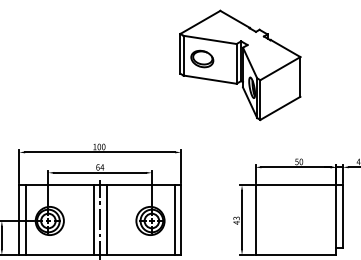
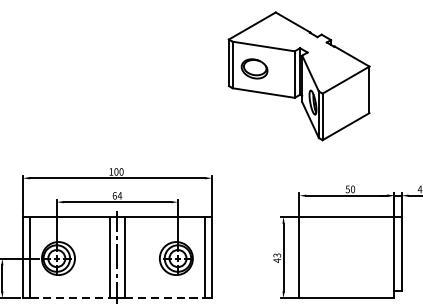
part: (240, 64) -> (299, 75), moved
line: (59, 254) -> (69, 297), solid -> dashed
line: (140, 254) -> (164, 297), solid -> dashed

